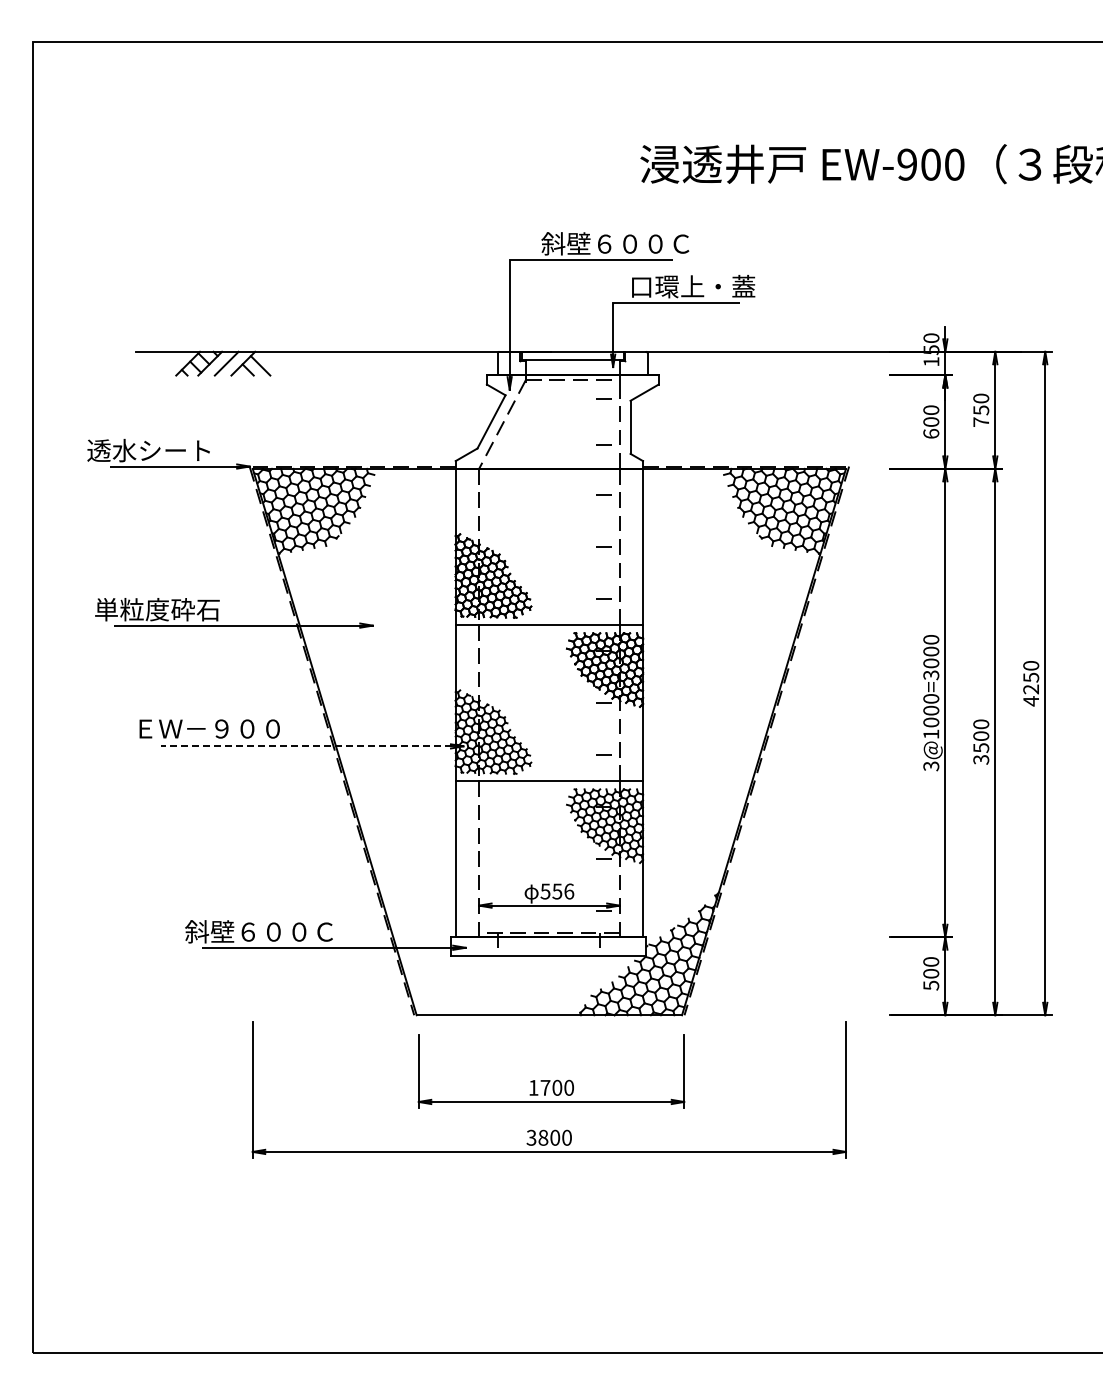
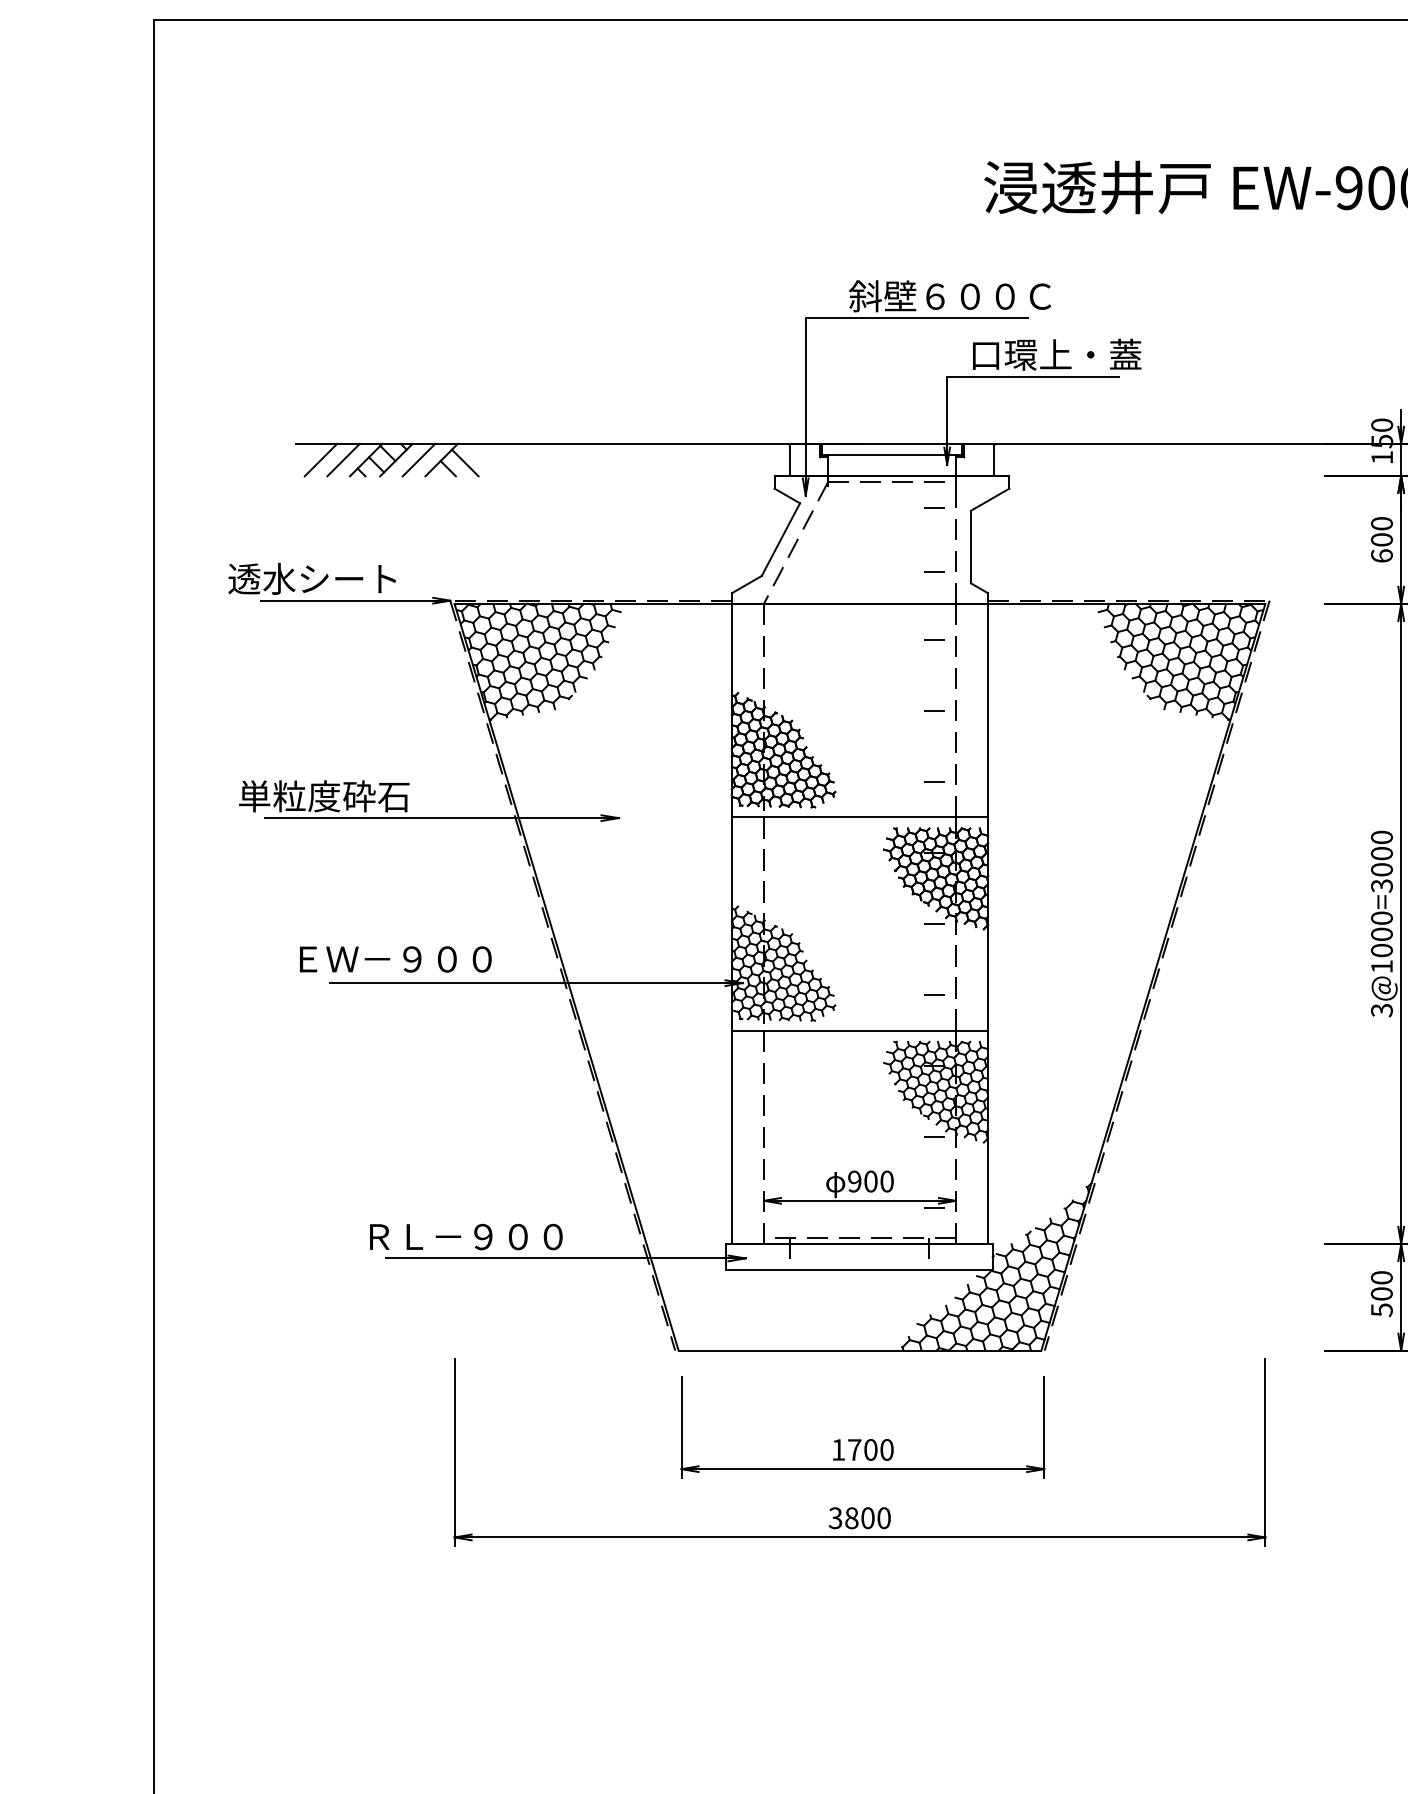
line: (154, 363) -> (320, 459), added
line: (171, 363) -> (343, 459), added
line: (310, 746) -> (533, 983), dashed -> solid
text: (557, 891) -> (871, 1181), 556 -> 900
text: (258, 931) -> (462, 1236), 斜壁６００Ｃ -> ＲＬ－９００

